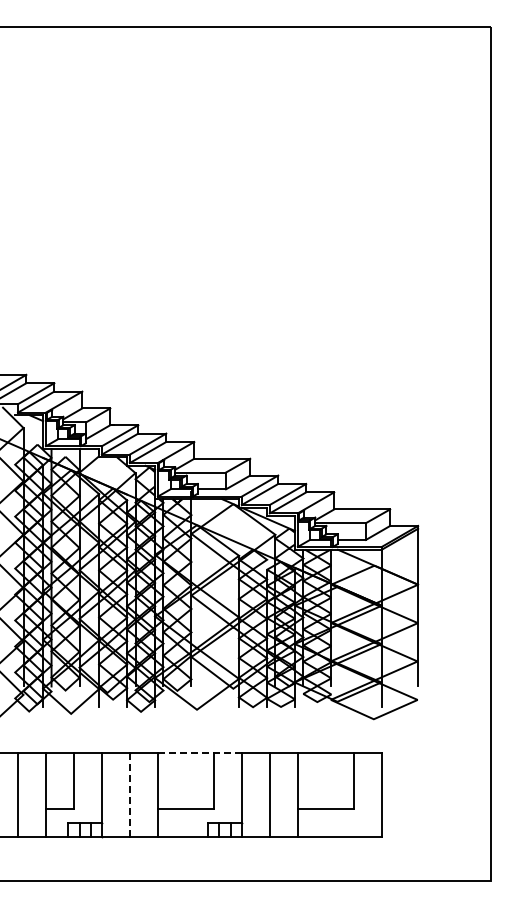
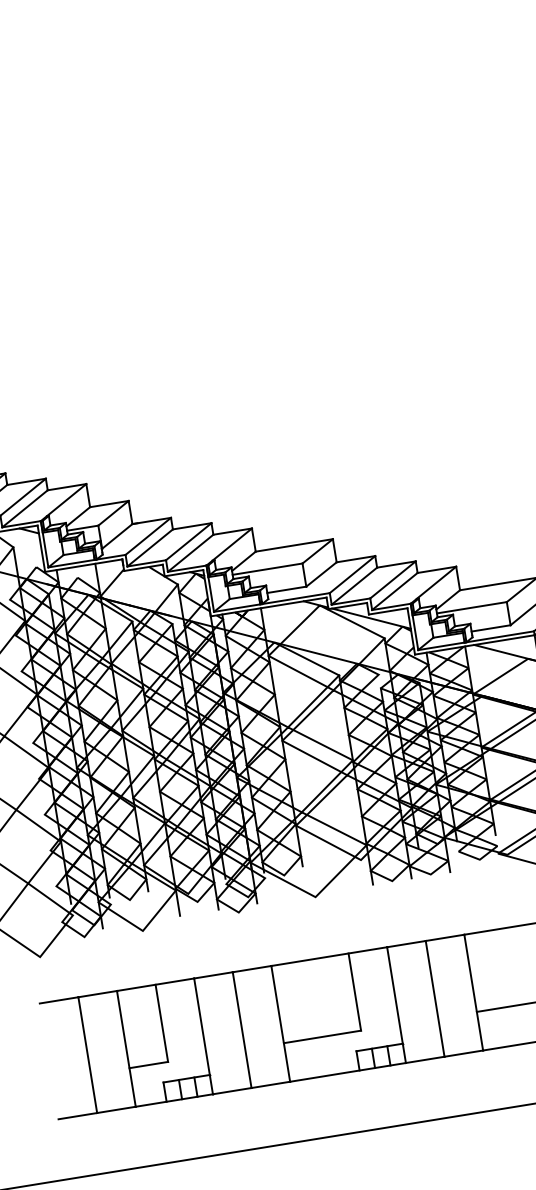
line: (199, 753) -> (328, 956), dashed -> solid
line: (129, 795) -> (241, 1030), dashed -> solid

